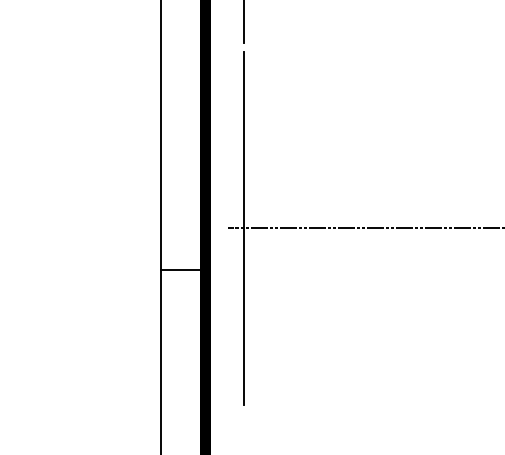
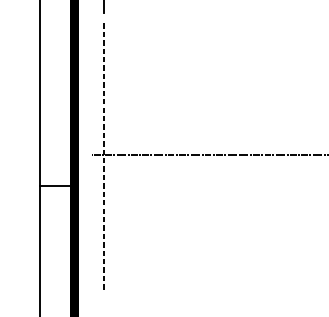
line: (243, 227) -> (103, 153), solid -> dashed

